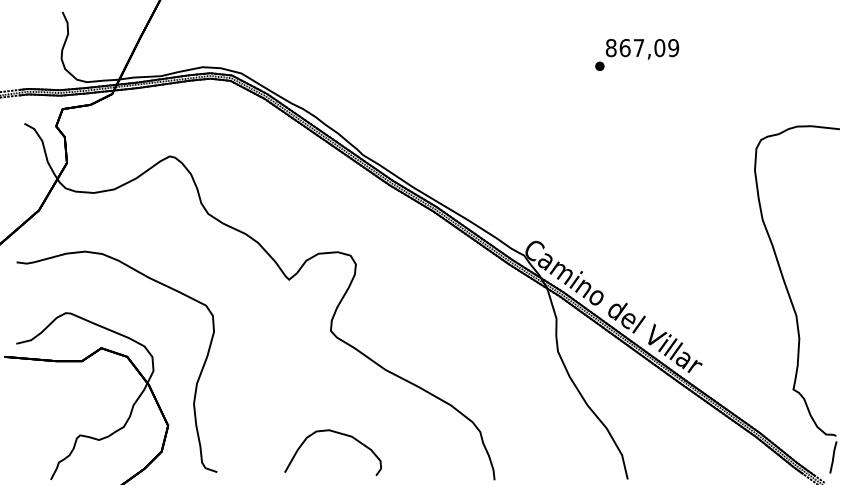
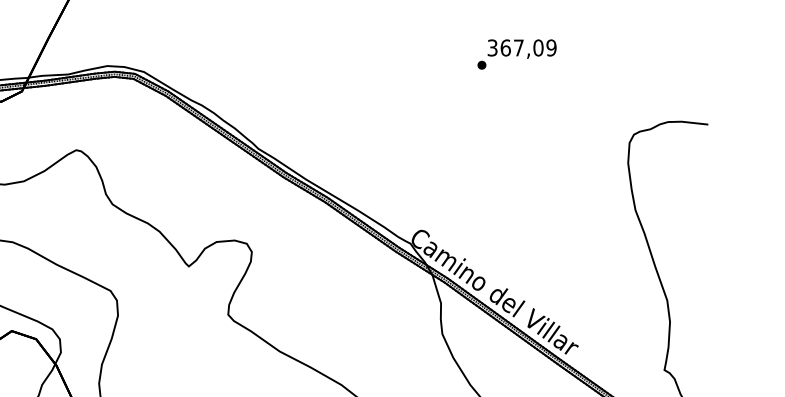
text: (610, 48) -> (491, 48), 867,09 -> 367,09

